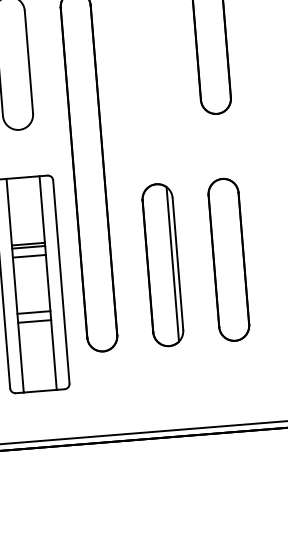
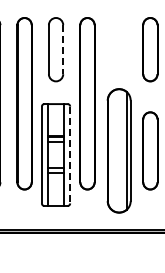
line: (29, 61) -> (63, 49), solid -> dashed
part: (161, 264) -> (118, 150), size x1.6
line: (62, 282) -> (70, 155), solid -> dashed

